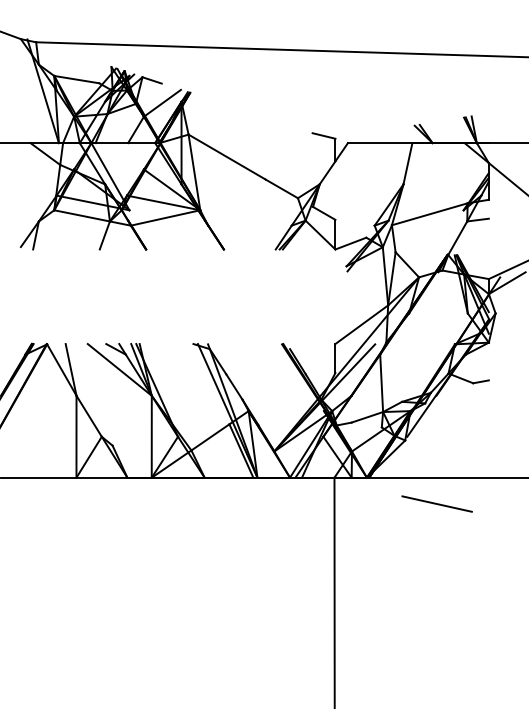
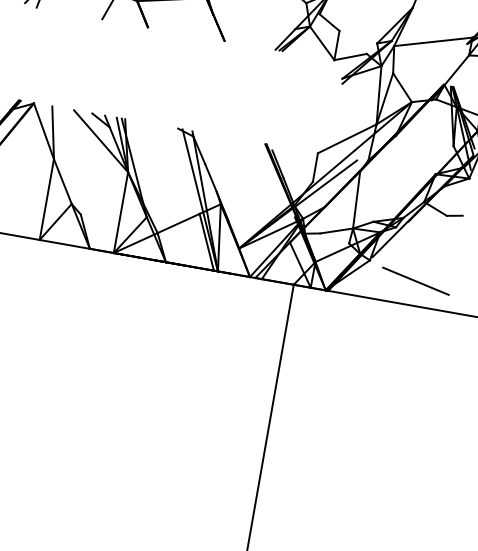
line: (436, 503) -> (415, 280), moved

